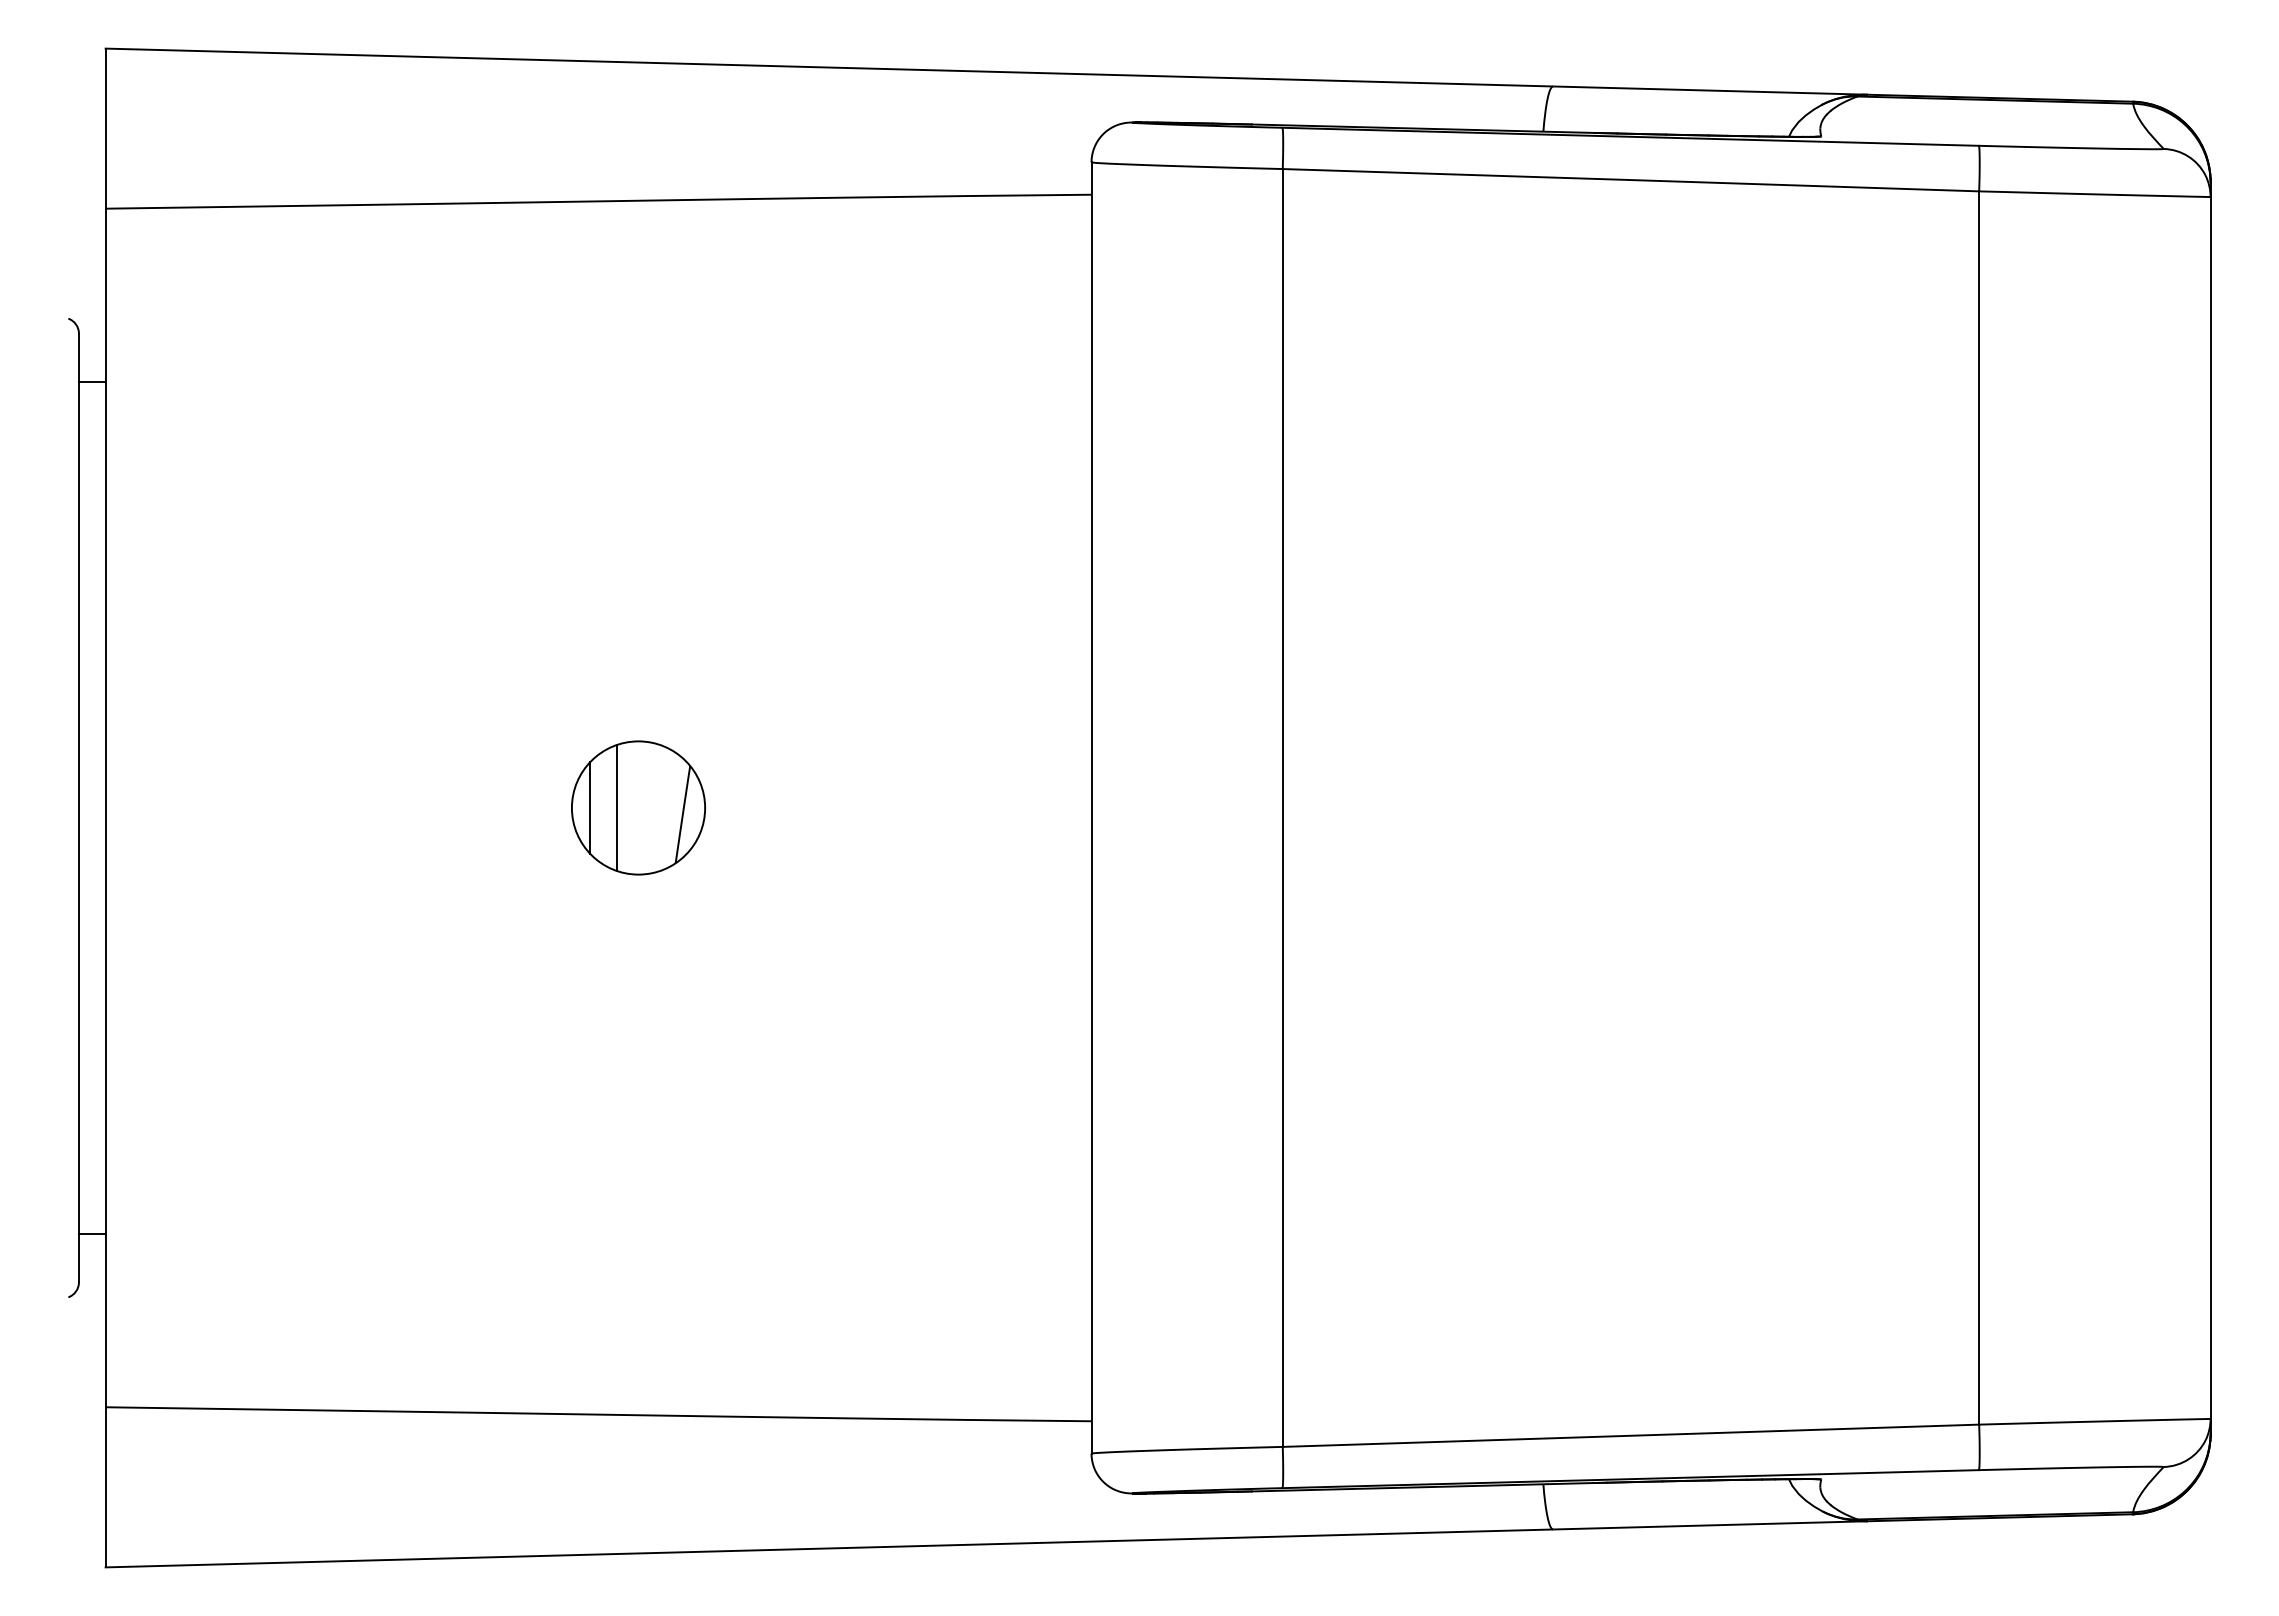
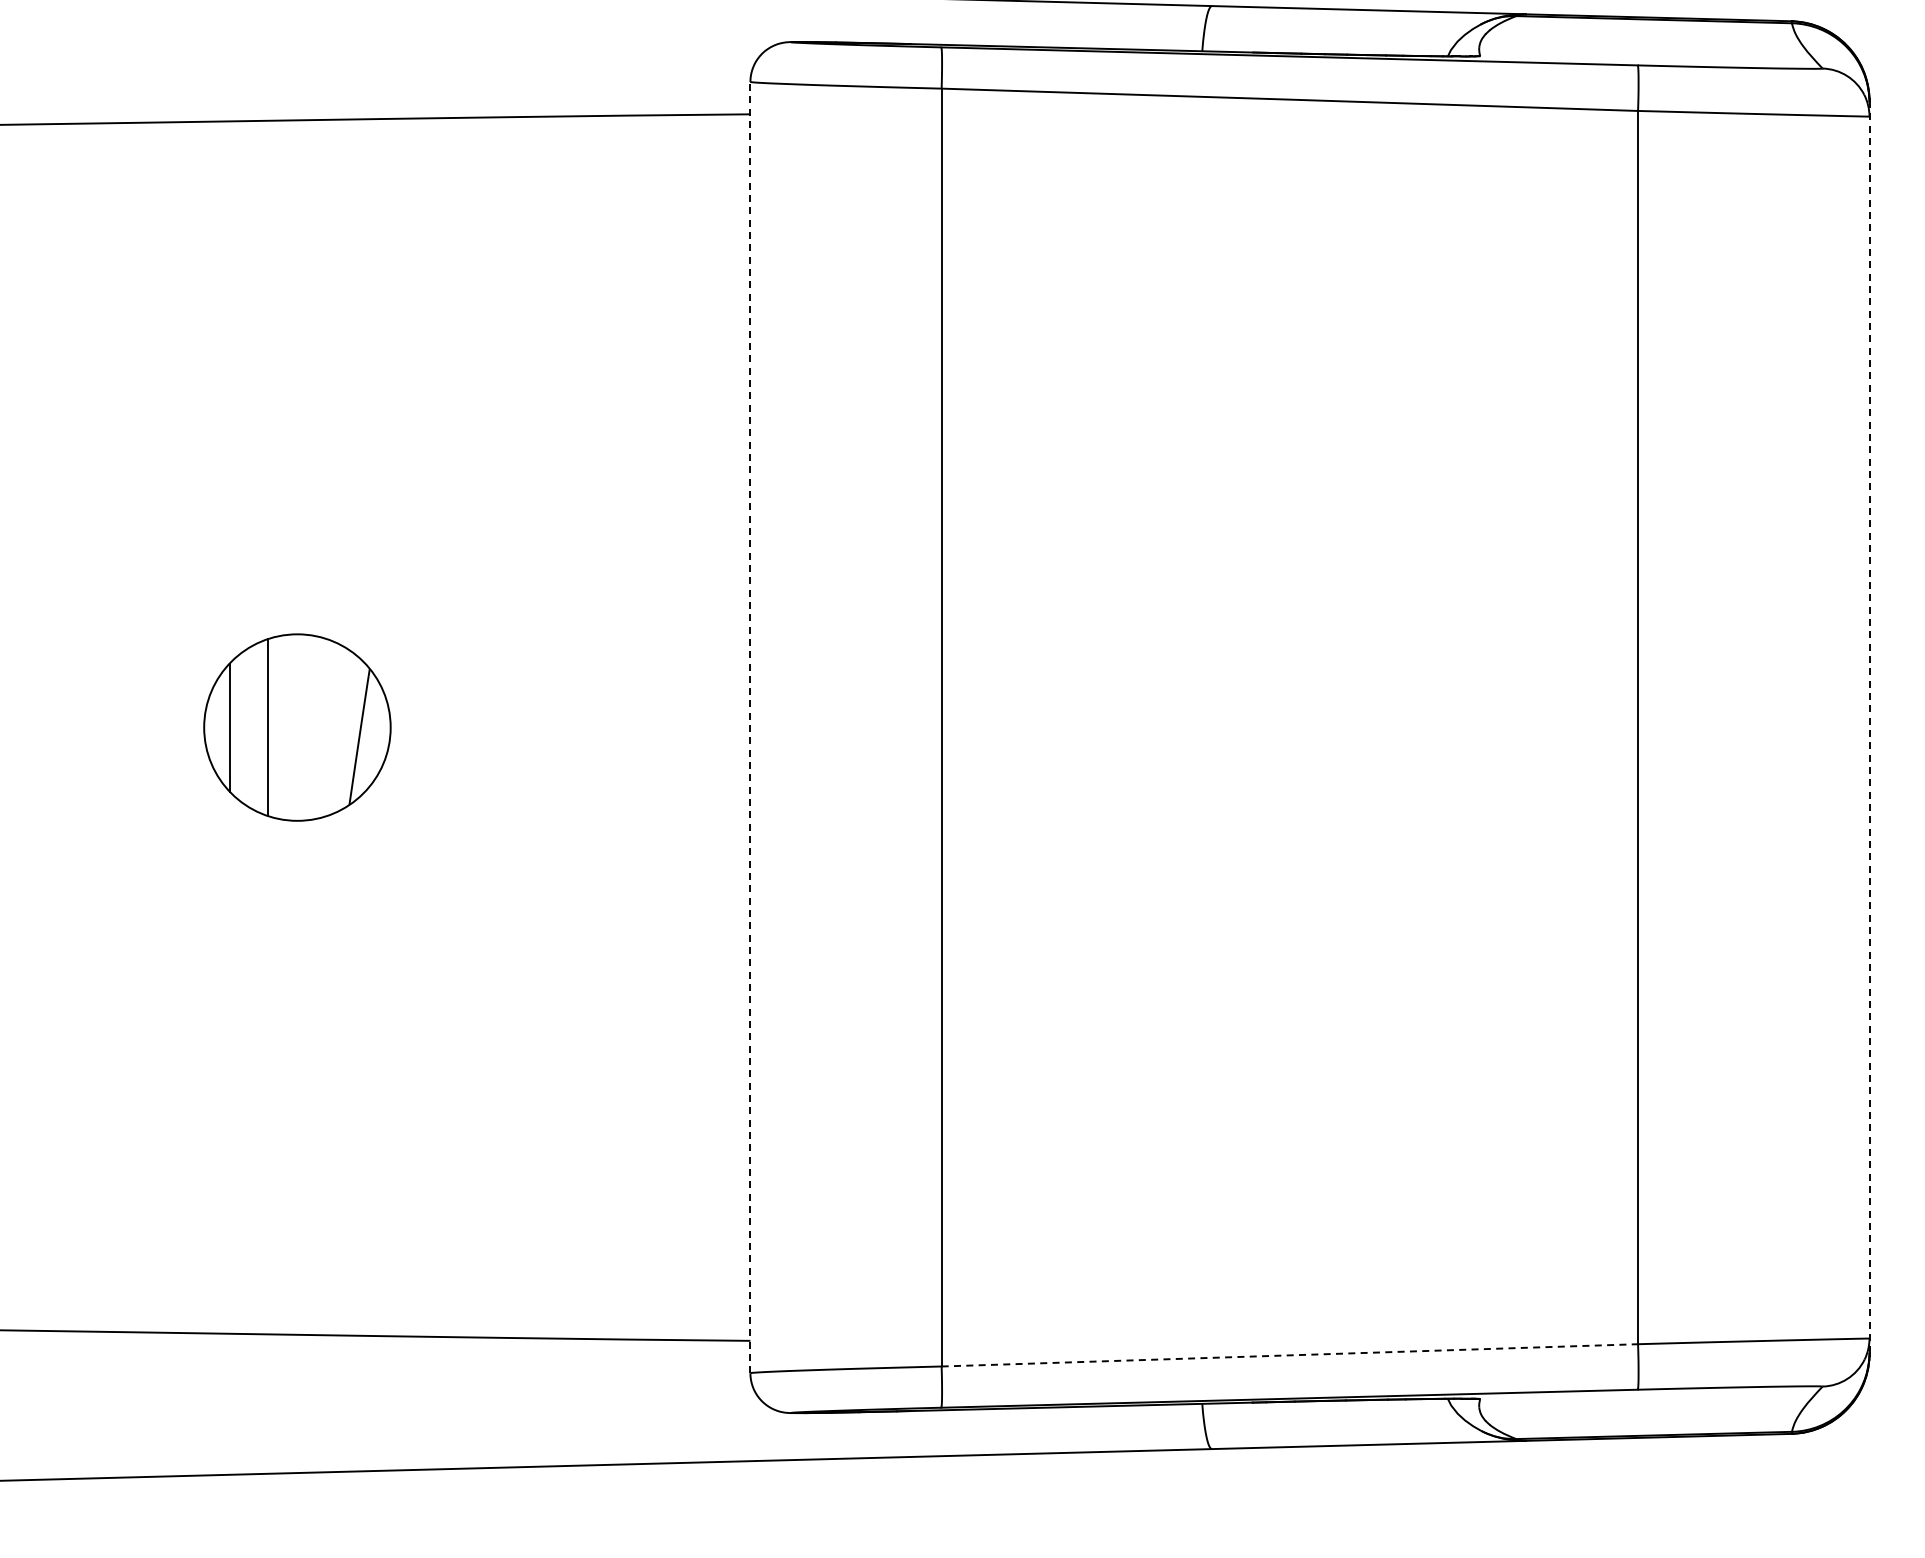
part: (638, 807) -> (297, 727), size x1.4
line: (1091, 808) -> (750, 728), solid -> dashed
line: (2210, 808) -> (1869, 728), solid -> dashed
line: (1631, 1435) -> (1290, 1355), solid -> dashed

